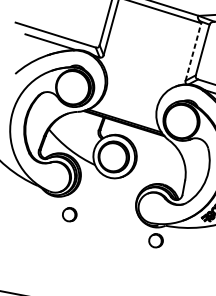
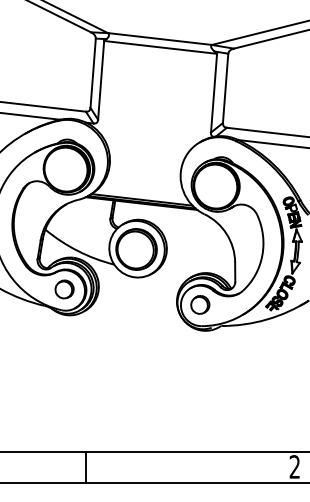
line: (193, 51) -> (214, 92), dashed -> solid
part: (69, 214) -> (64, 289), moved
part: (156, 240) -> (200, 304), moved

